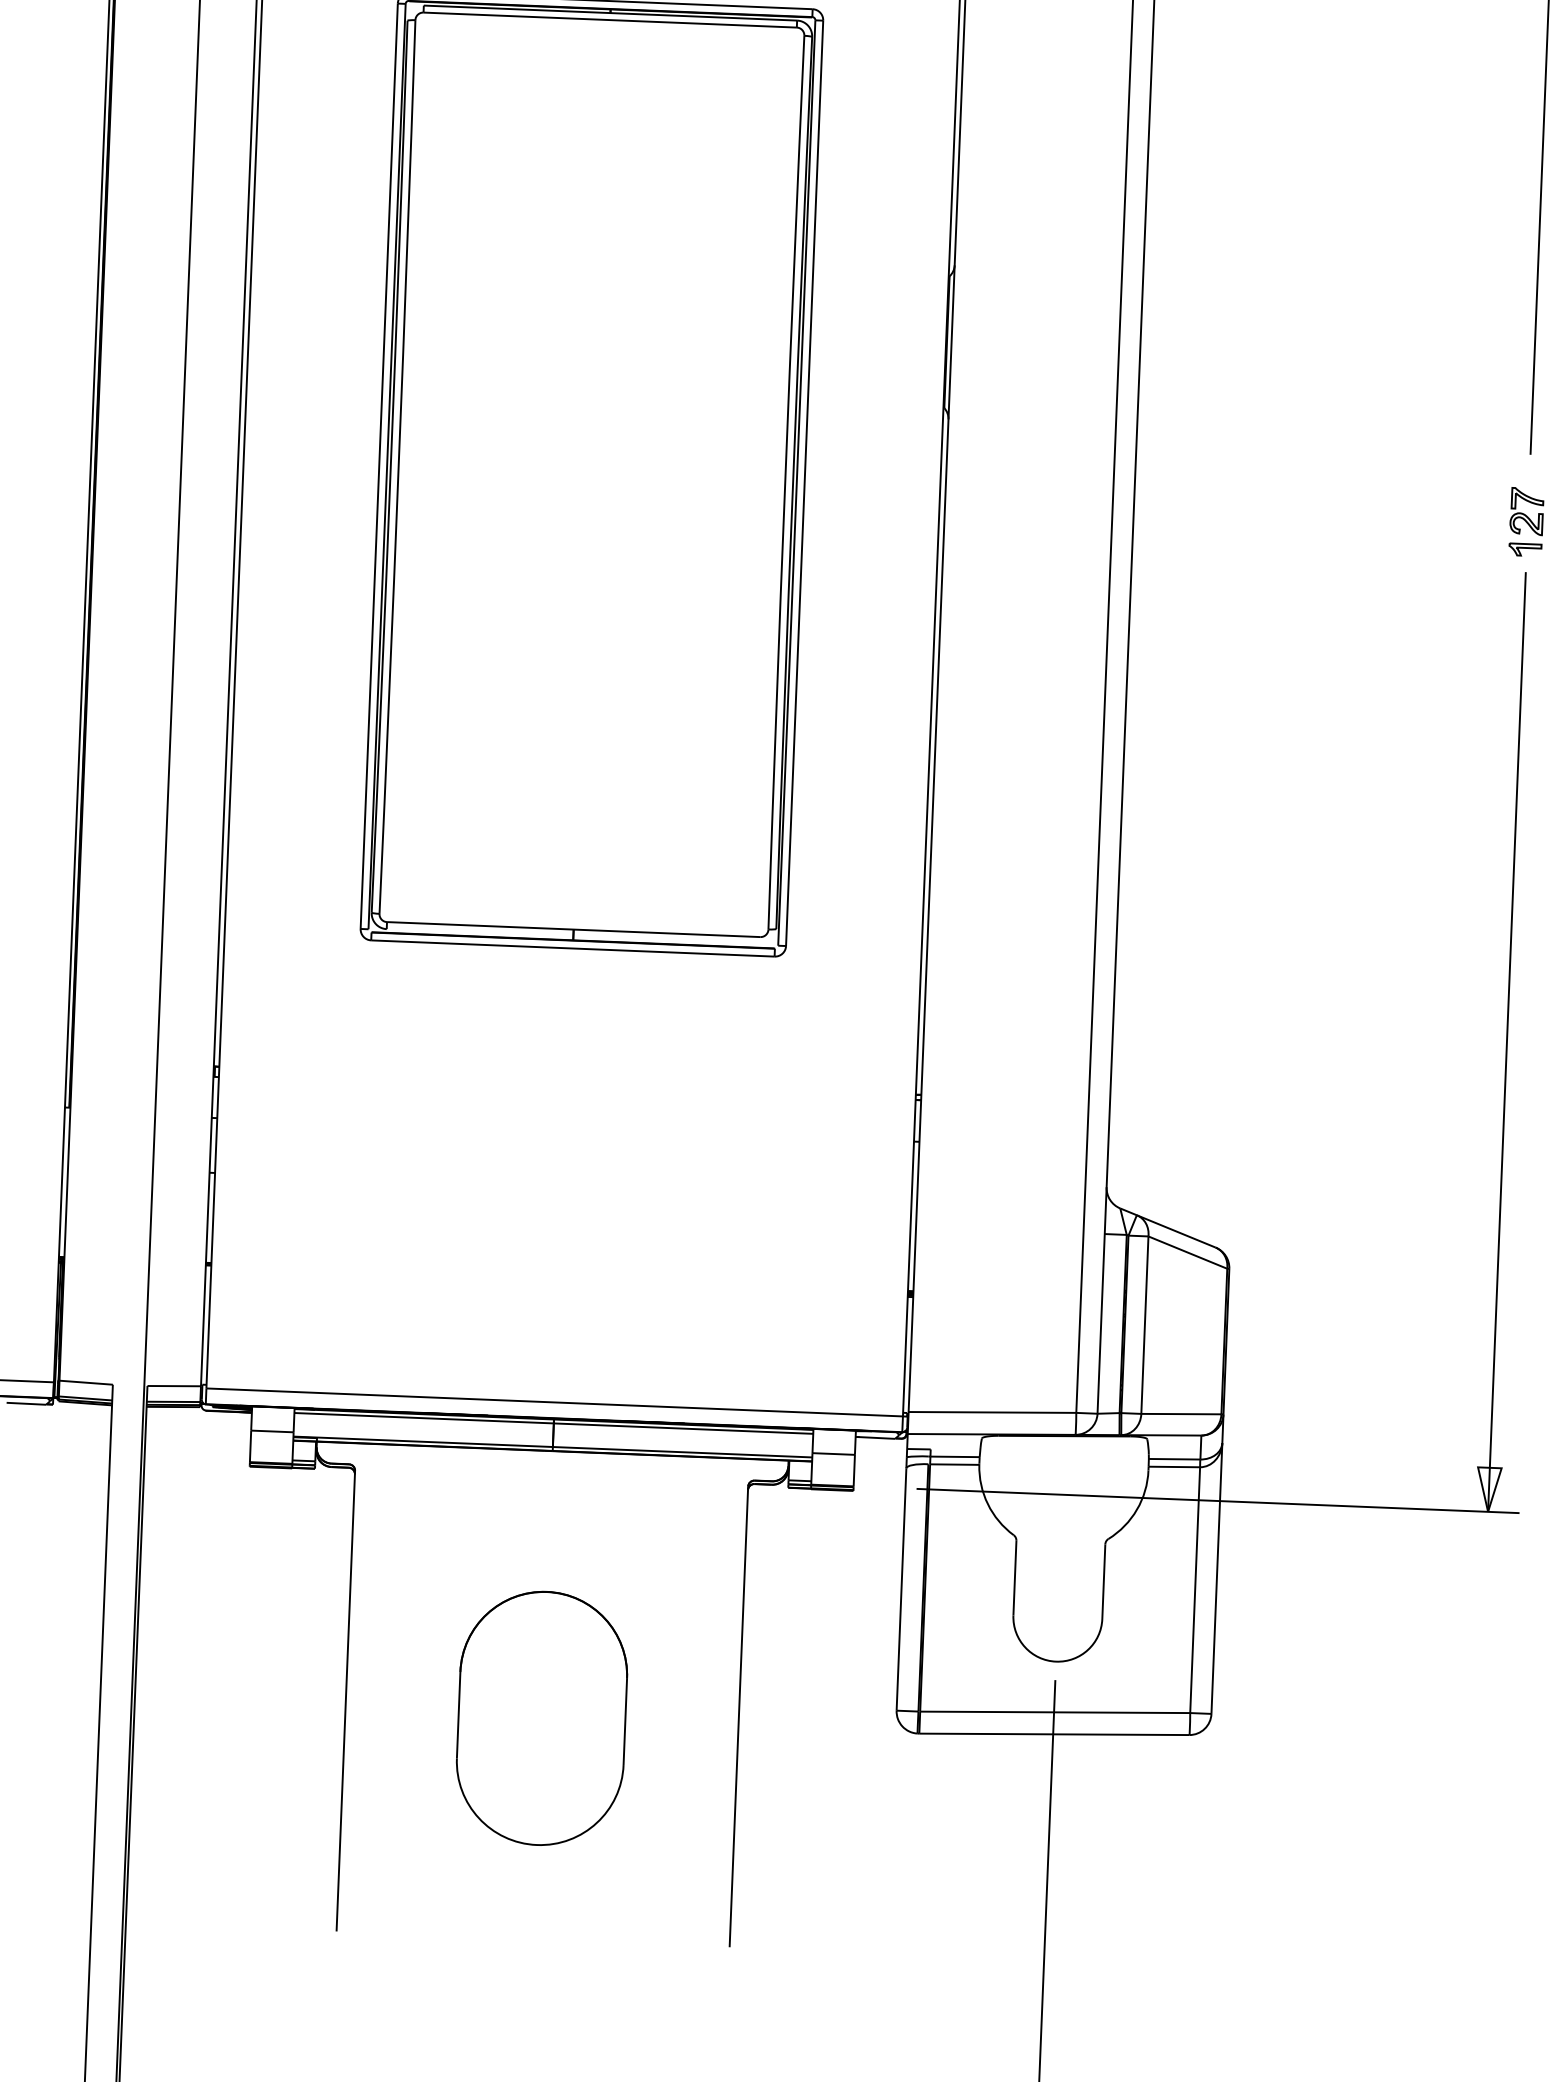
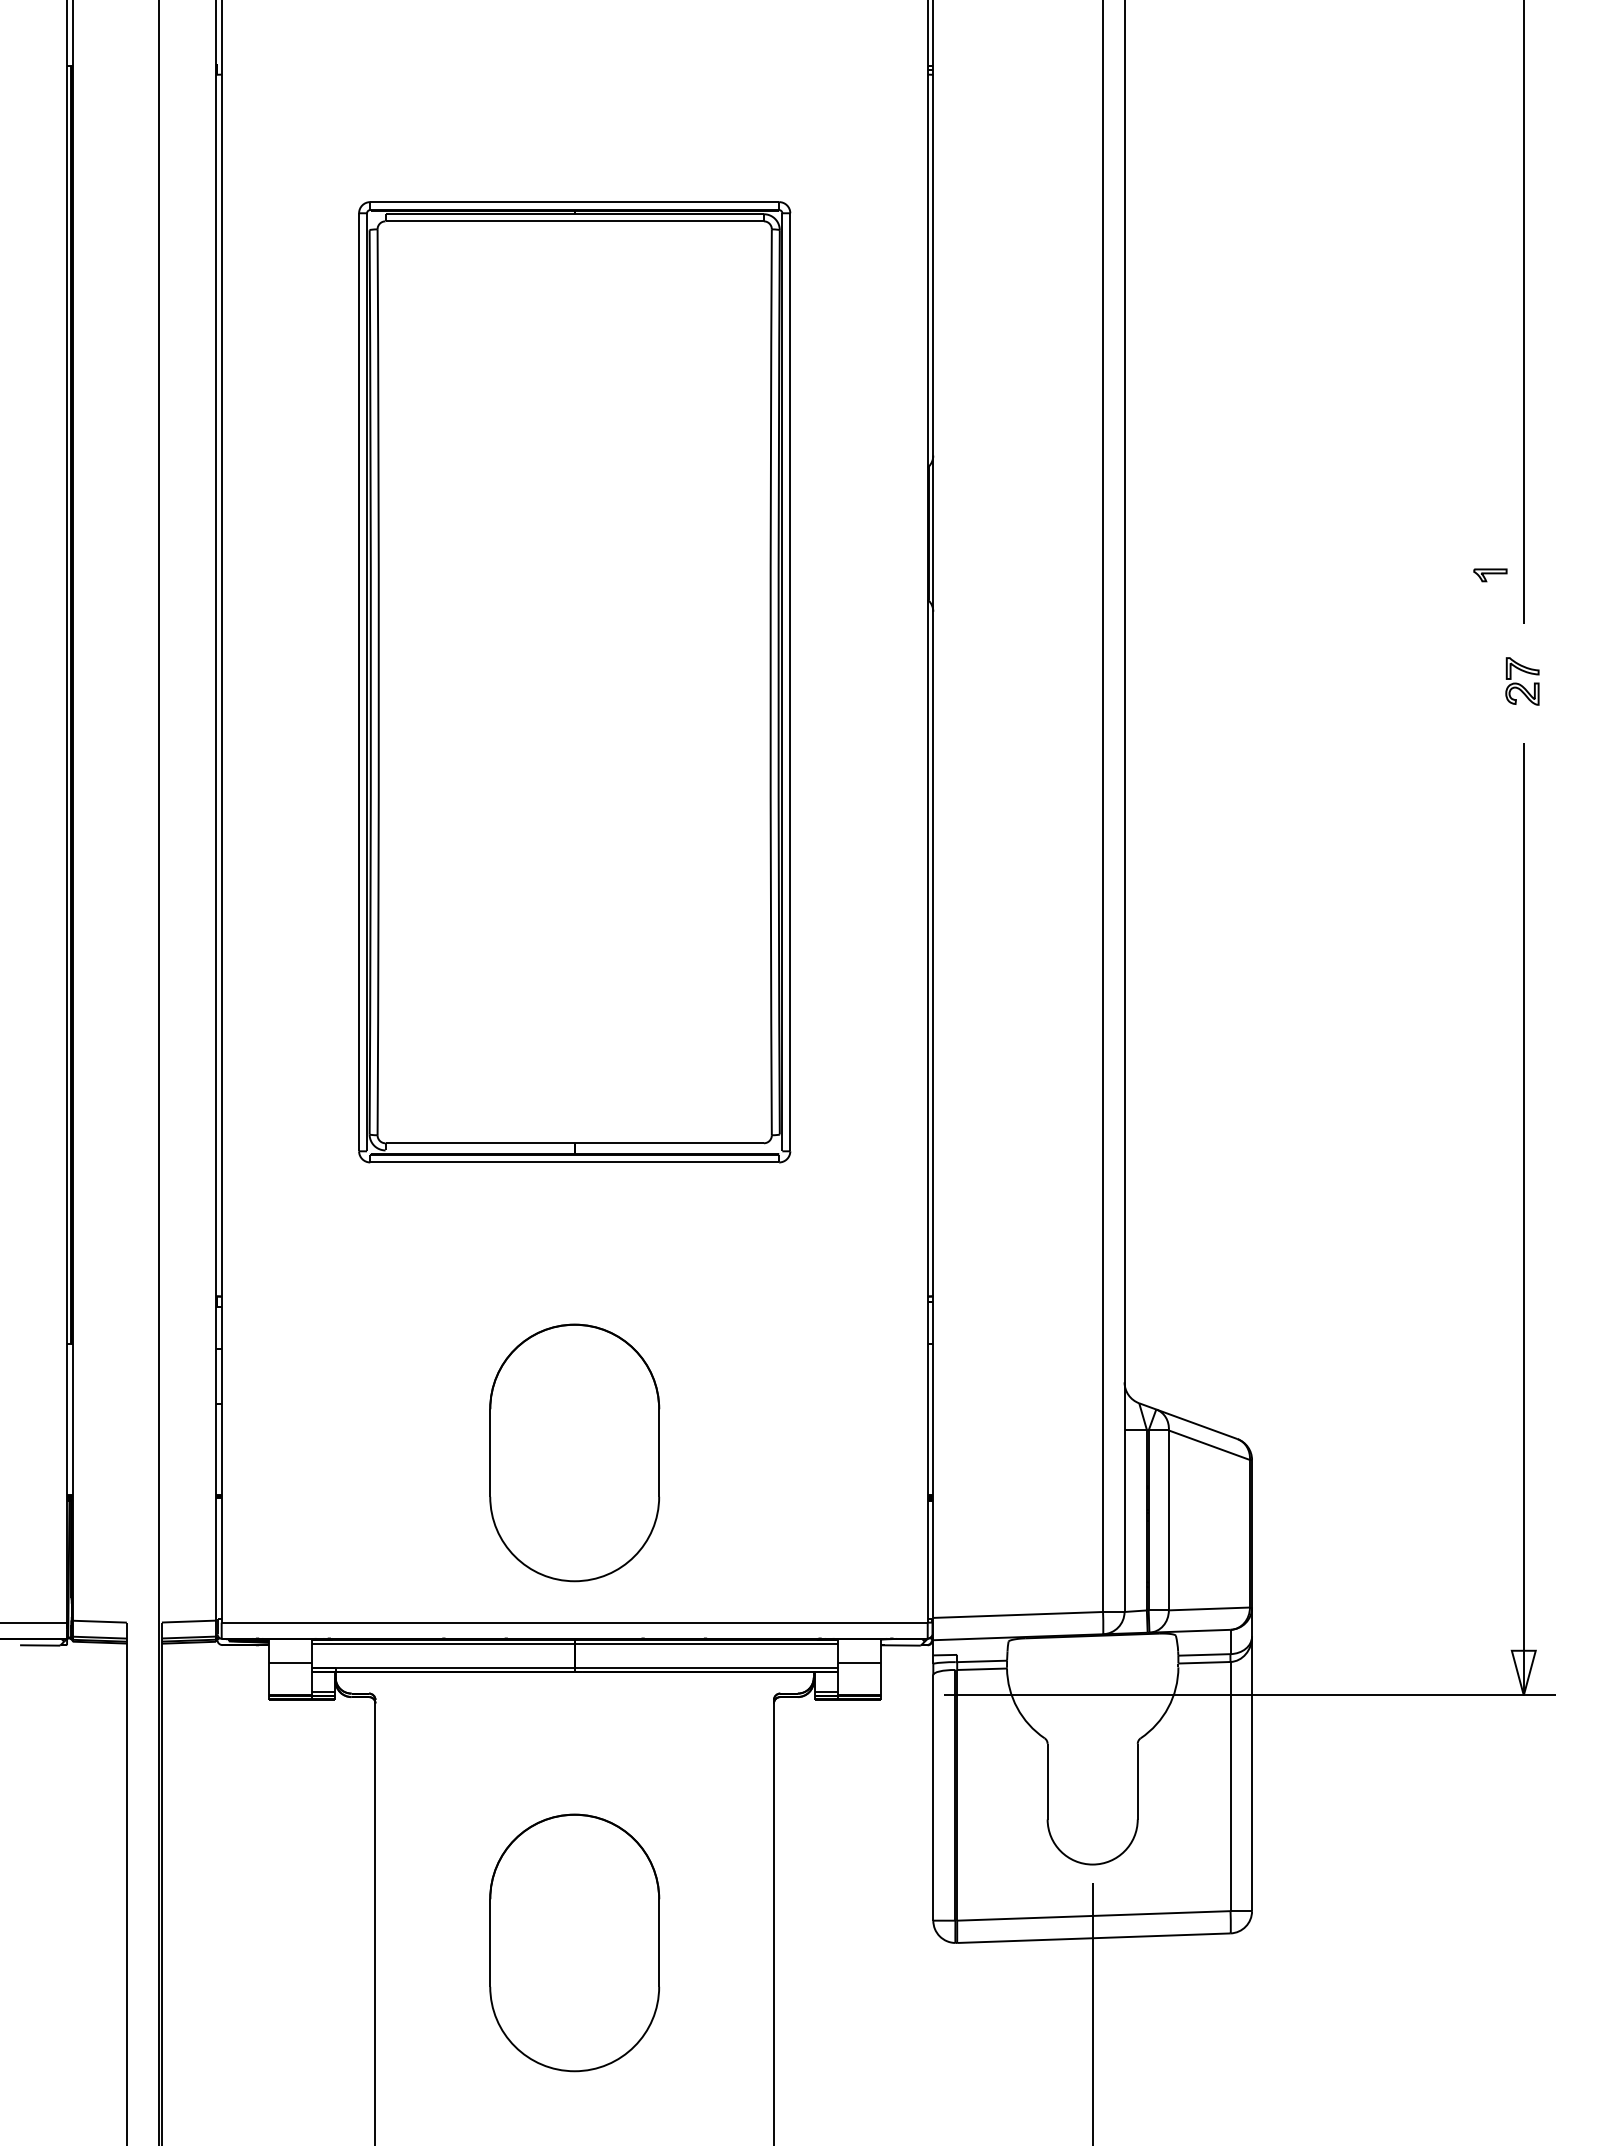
part: (1525, 550) -> (1490, 575), moved
part: (561, 1234) -> (574, 1452), added

